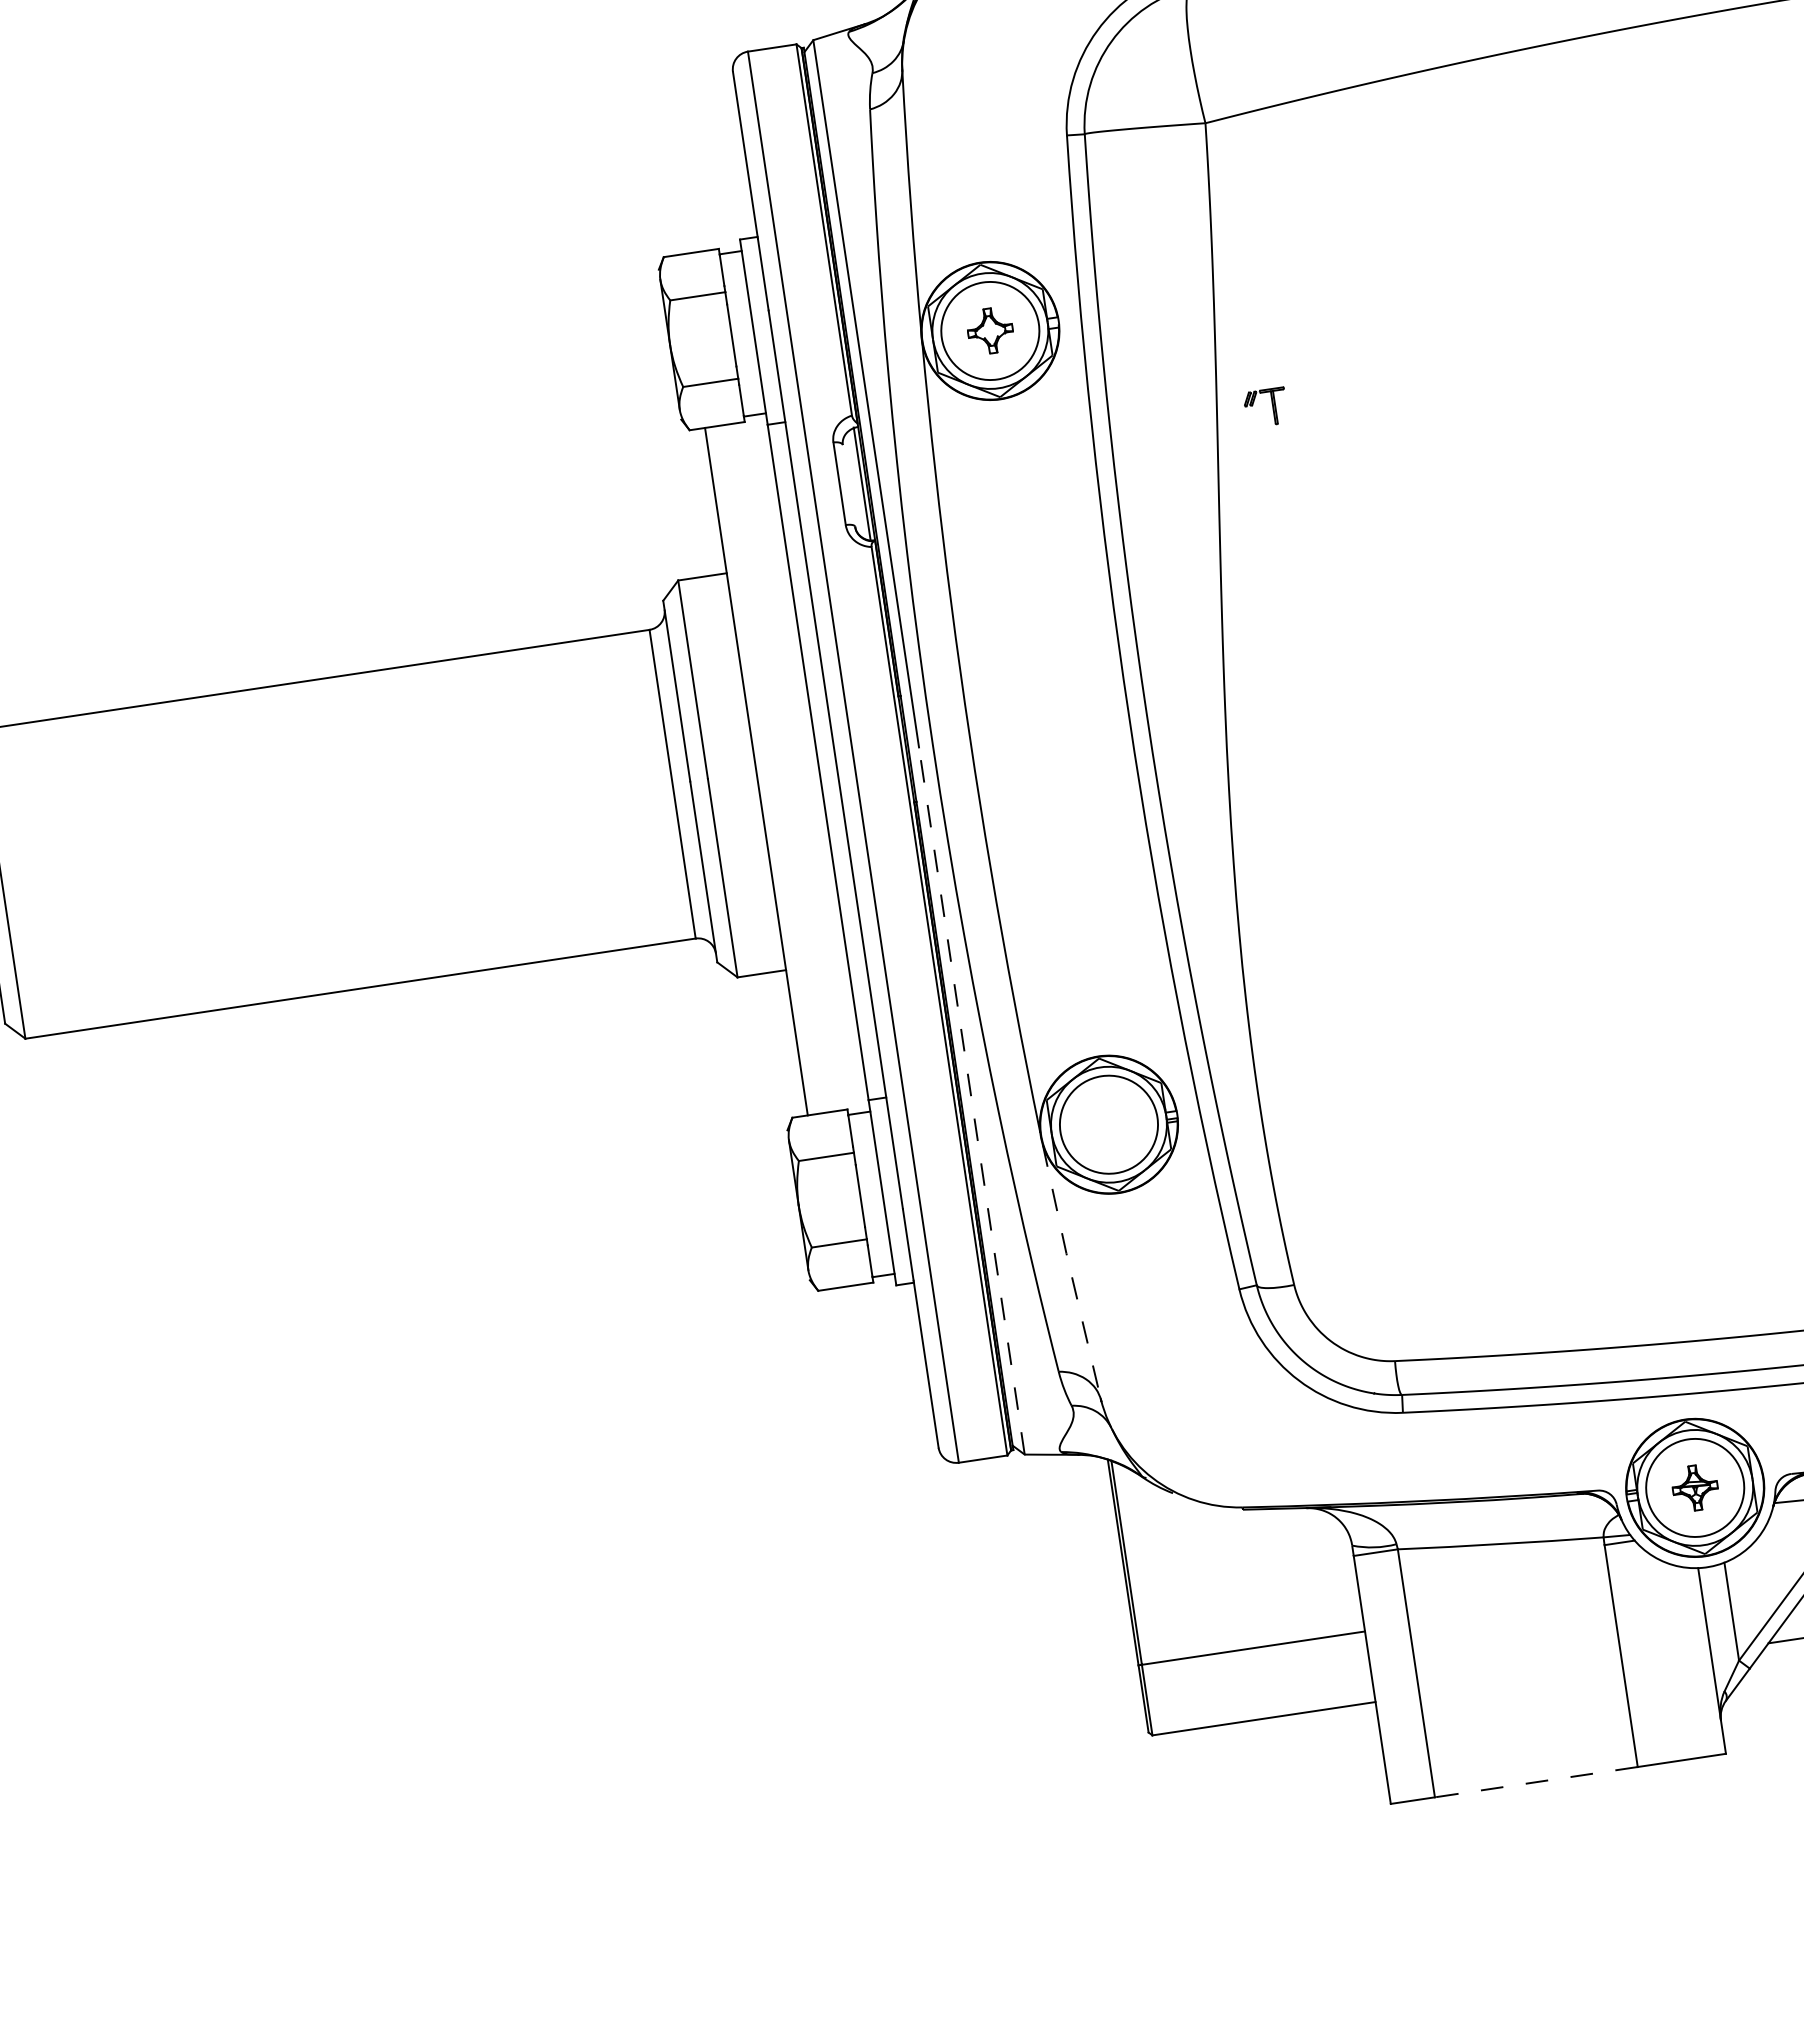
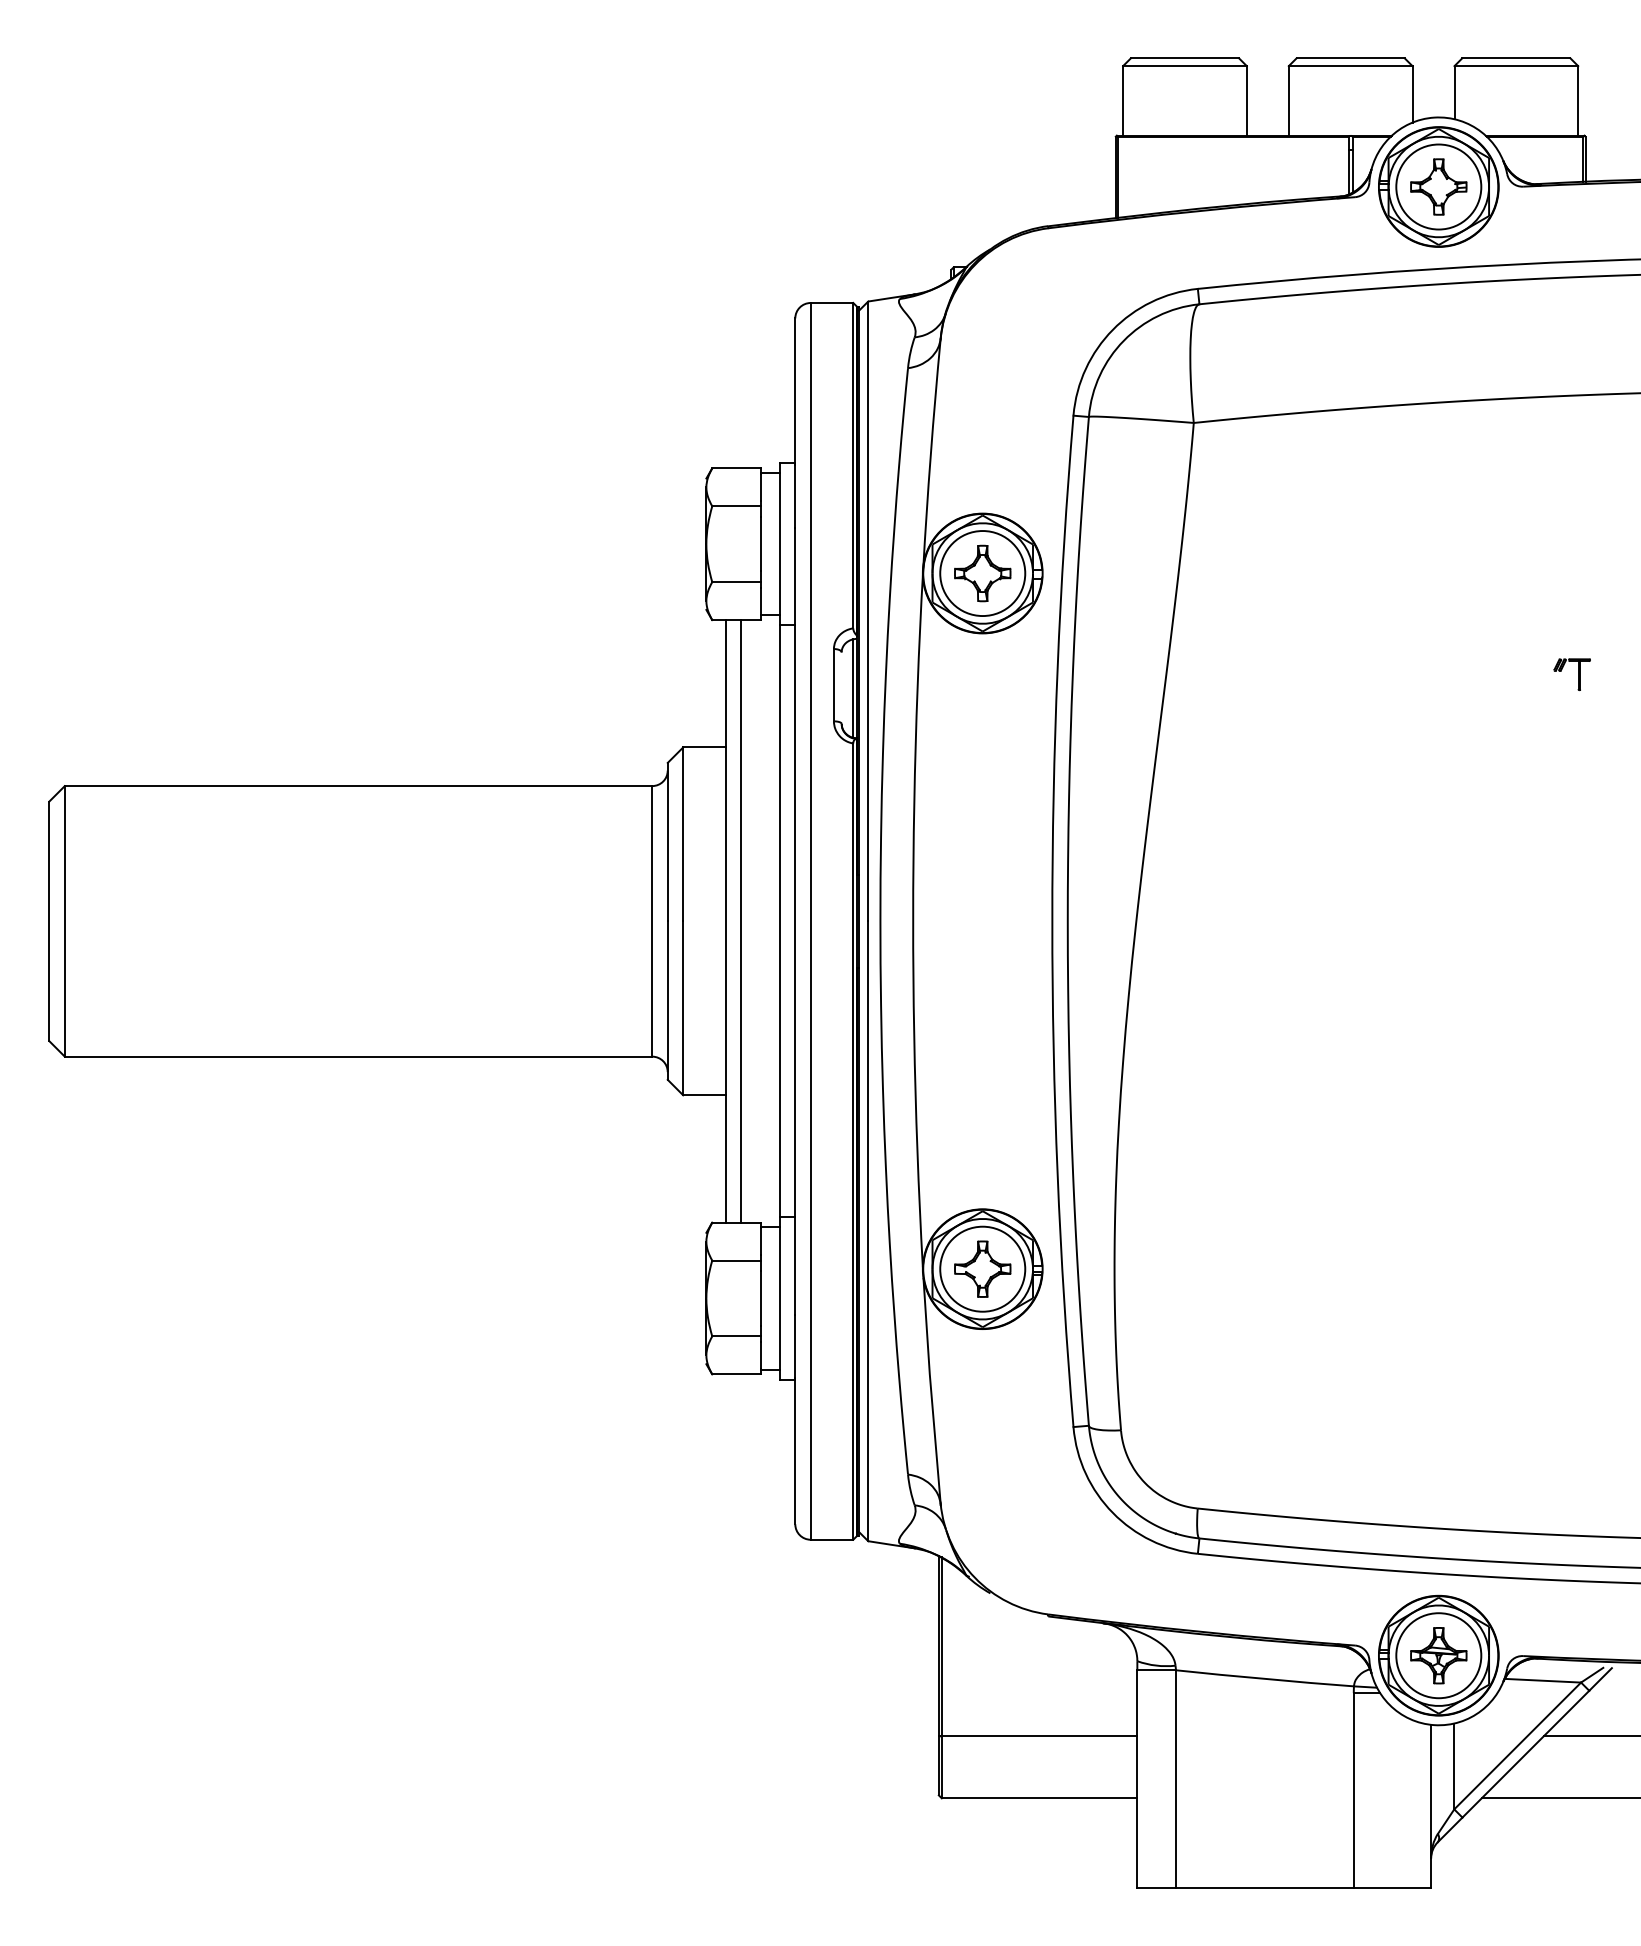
part: (990, 331) -> (982, 573), size x1.43
part: (1273, 406) -> (1578, 674), moved
line: (774, 769) -> (741, 921), added
line: (972, 1101) -> (868, 1231), dashed -> solid
part: (1108, 1123) -> (982, 1268), added
line: (1071, 1271) -> (931, 1390), dashed -> solid
part: (1694, 1487) -> (1438, 1655), size x1.43
line: (1535, 1782) -> (1264, 1887), dashed -> solid

